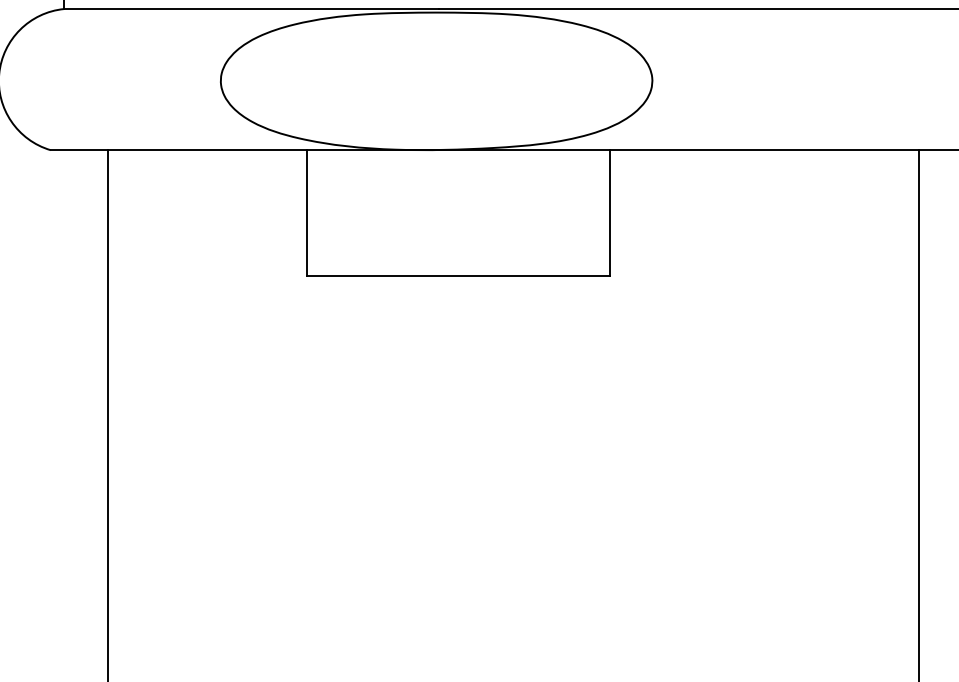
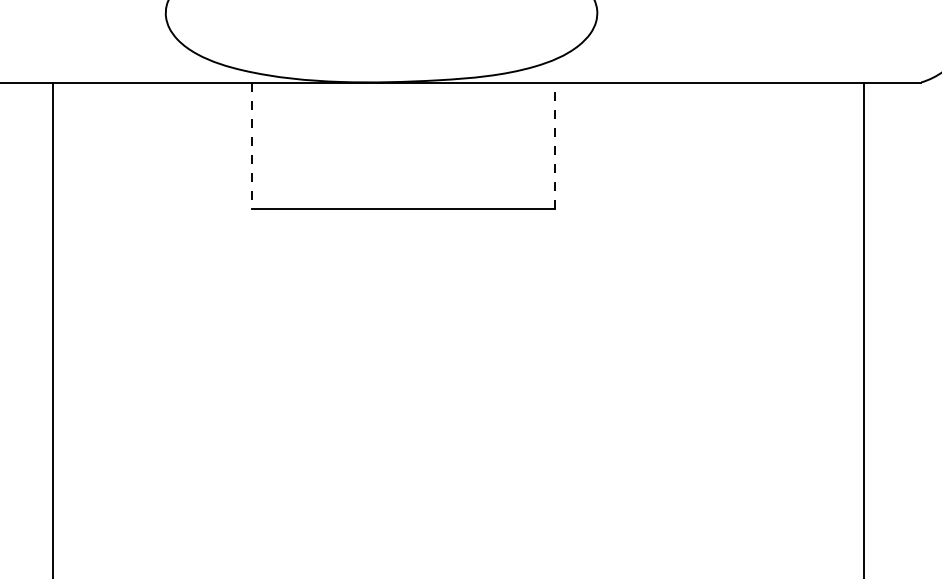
line: (610, 212) -> (555, 144), solid -> dashed
line: (307, 213) -> (252, 145), solid -> dashed

